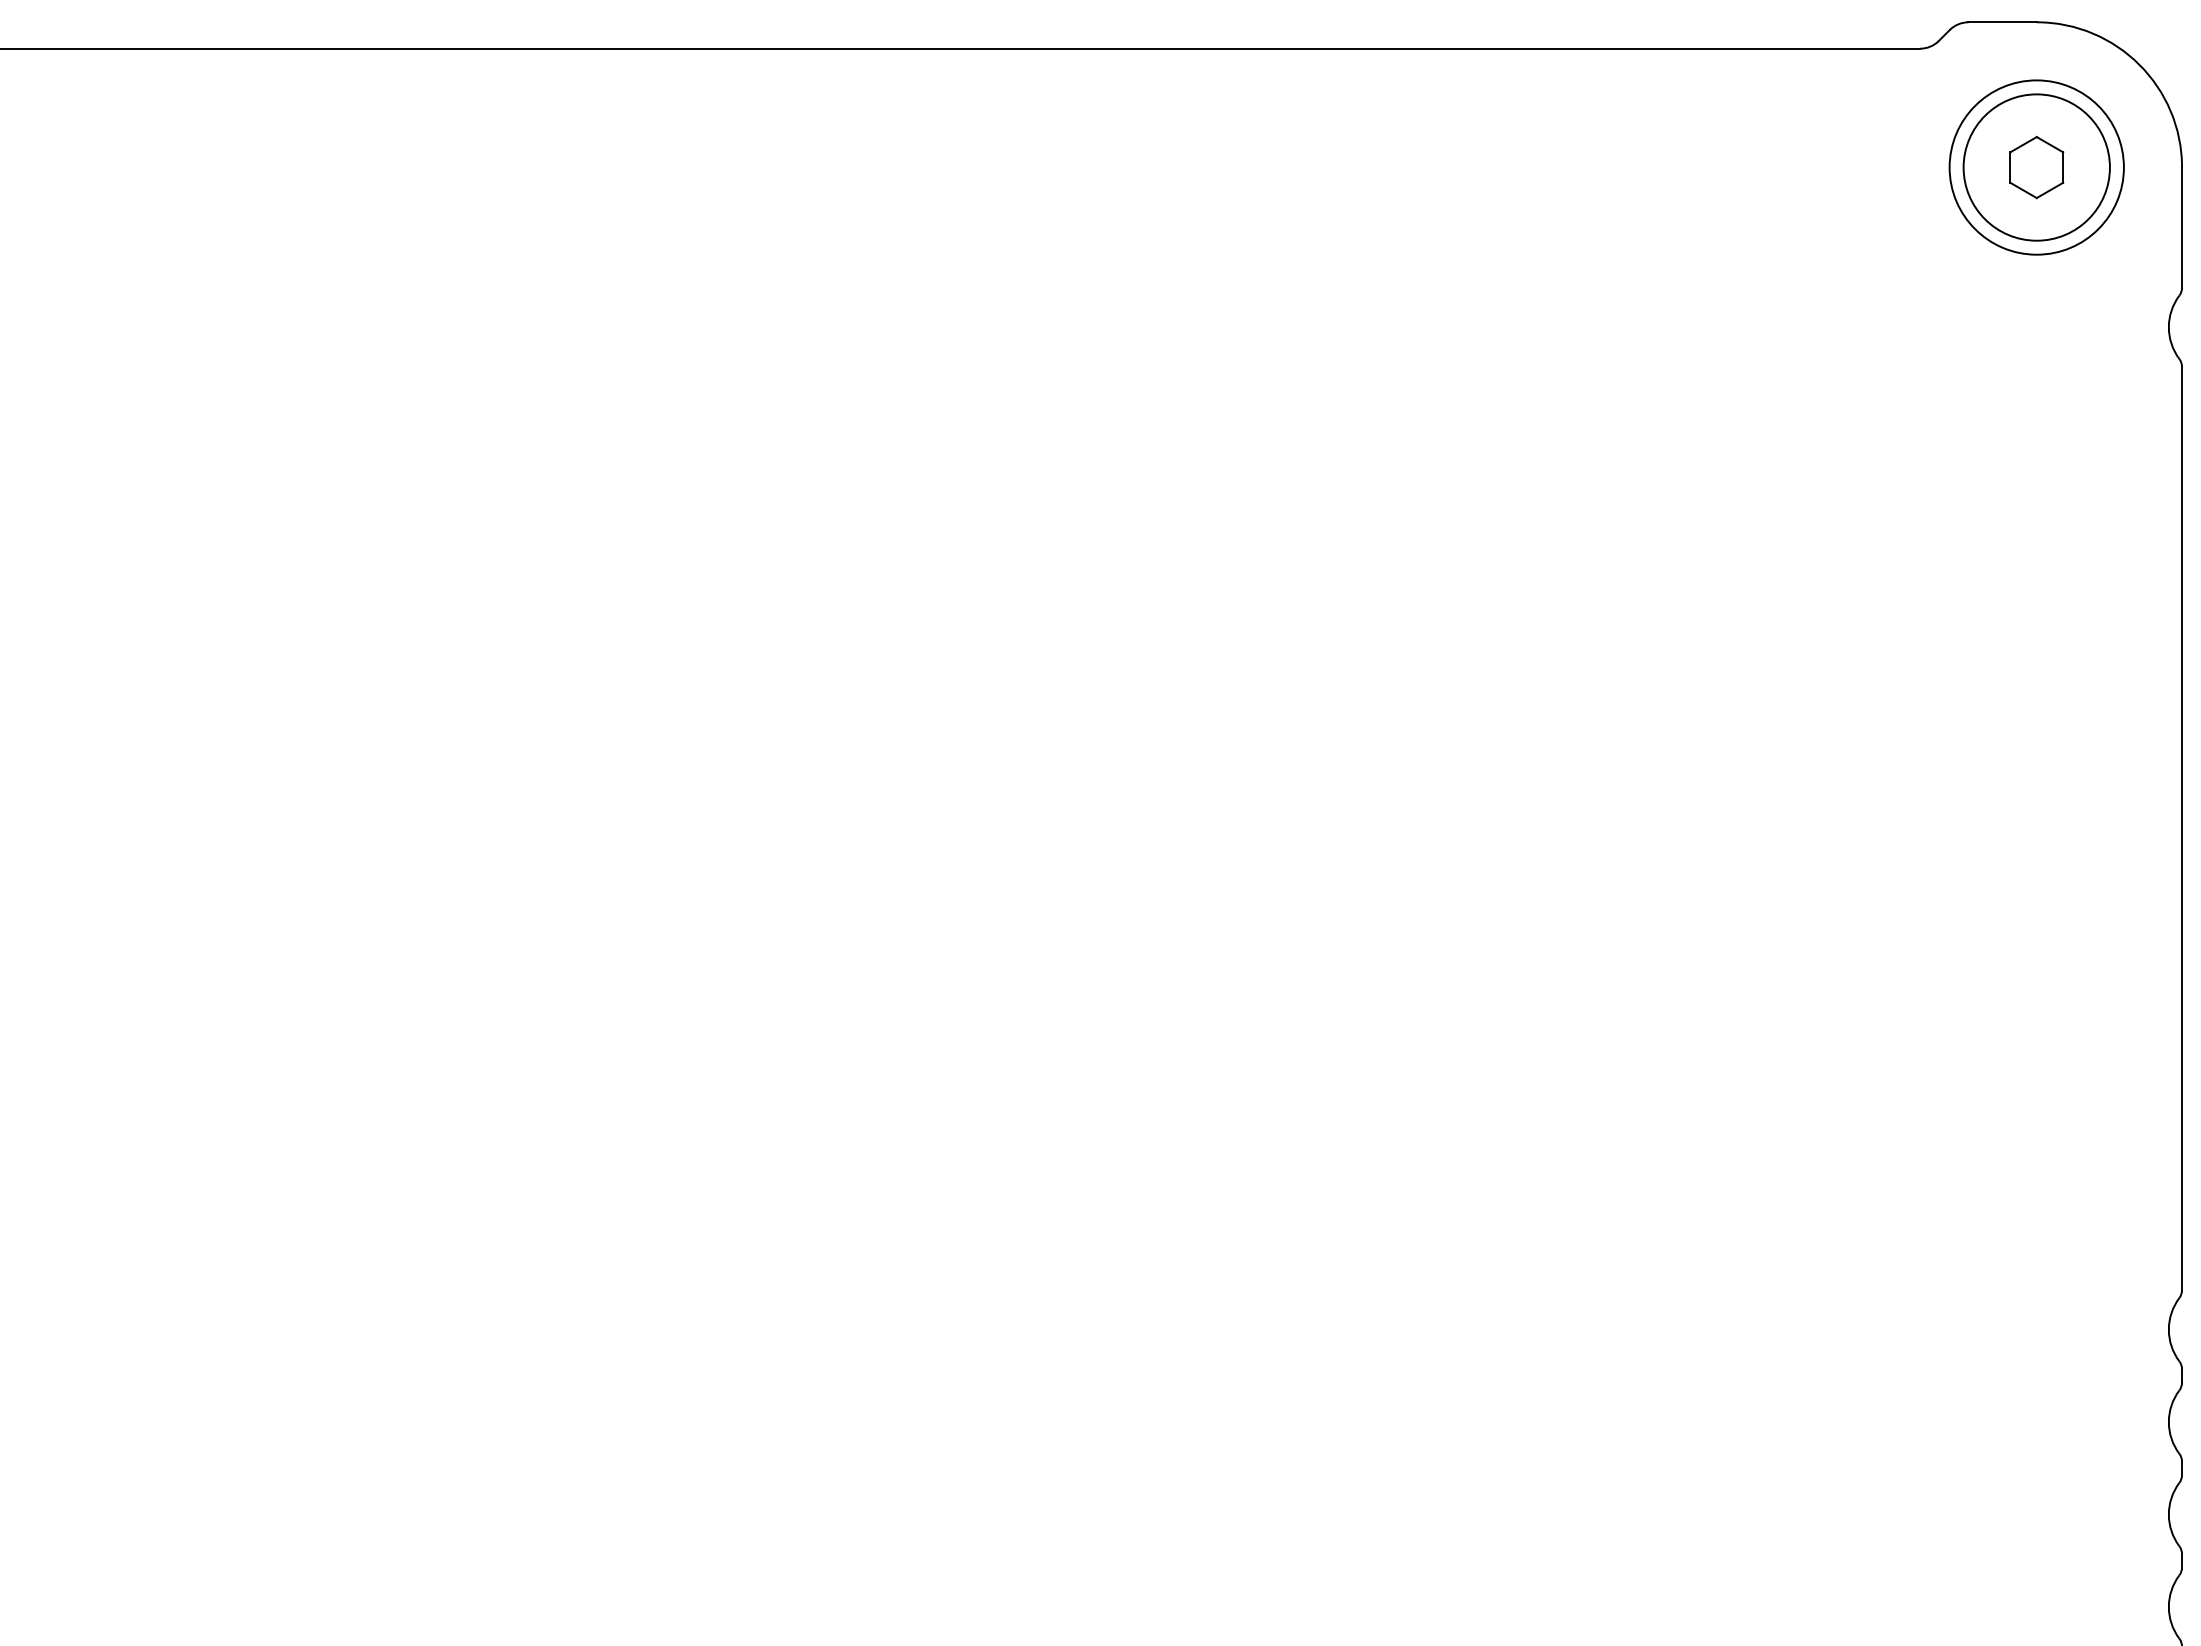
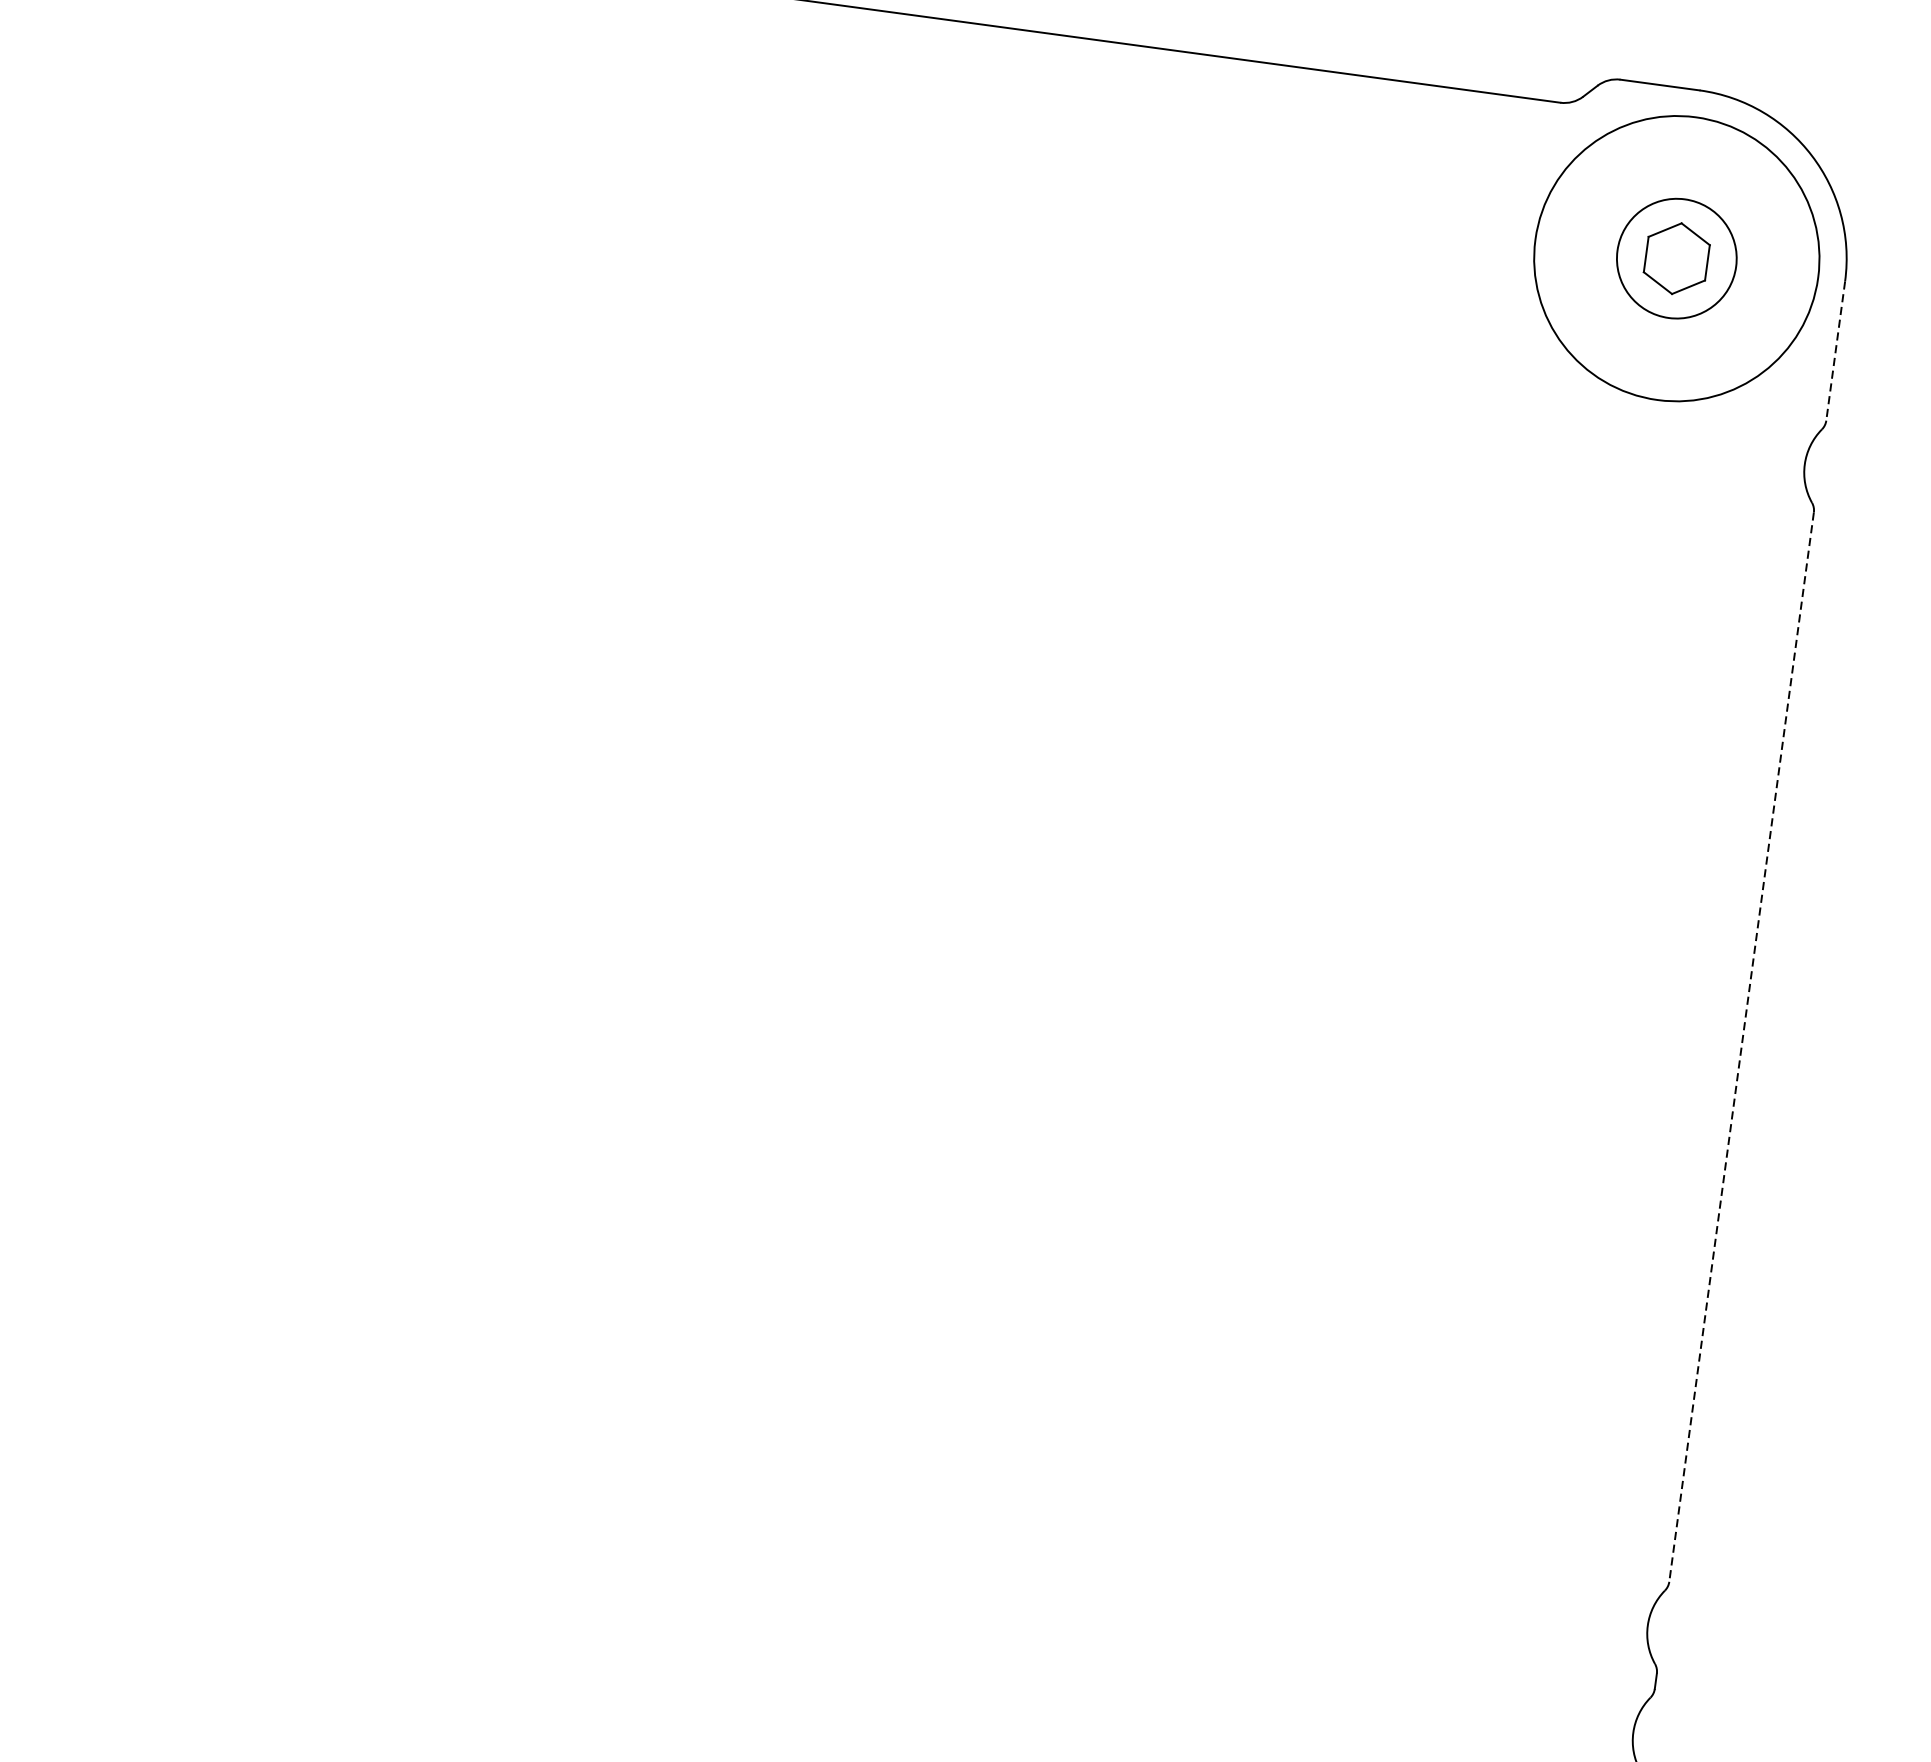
circle: (2036, 167) -> (1676, 258), size x0.7
circle: (2036, 167) -> (1676, 258), size x1.4
line: (2182, 228) -> (1836, 352), solid -> dashed
line: (2182, 828) -> (1742, 1047), solid -> dashed

